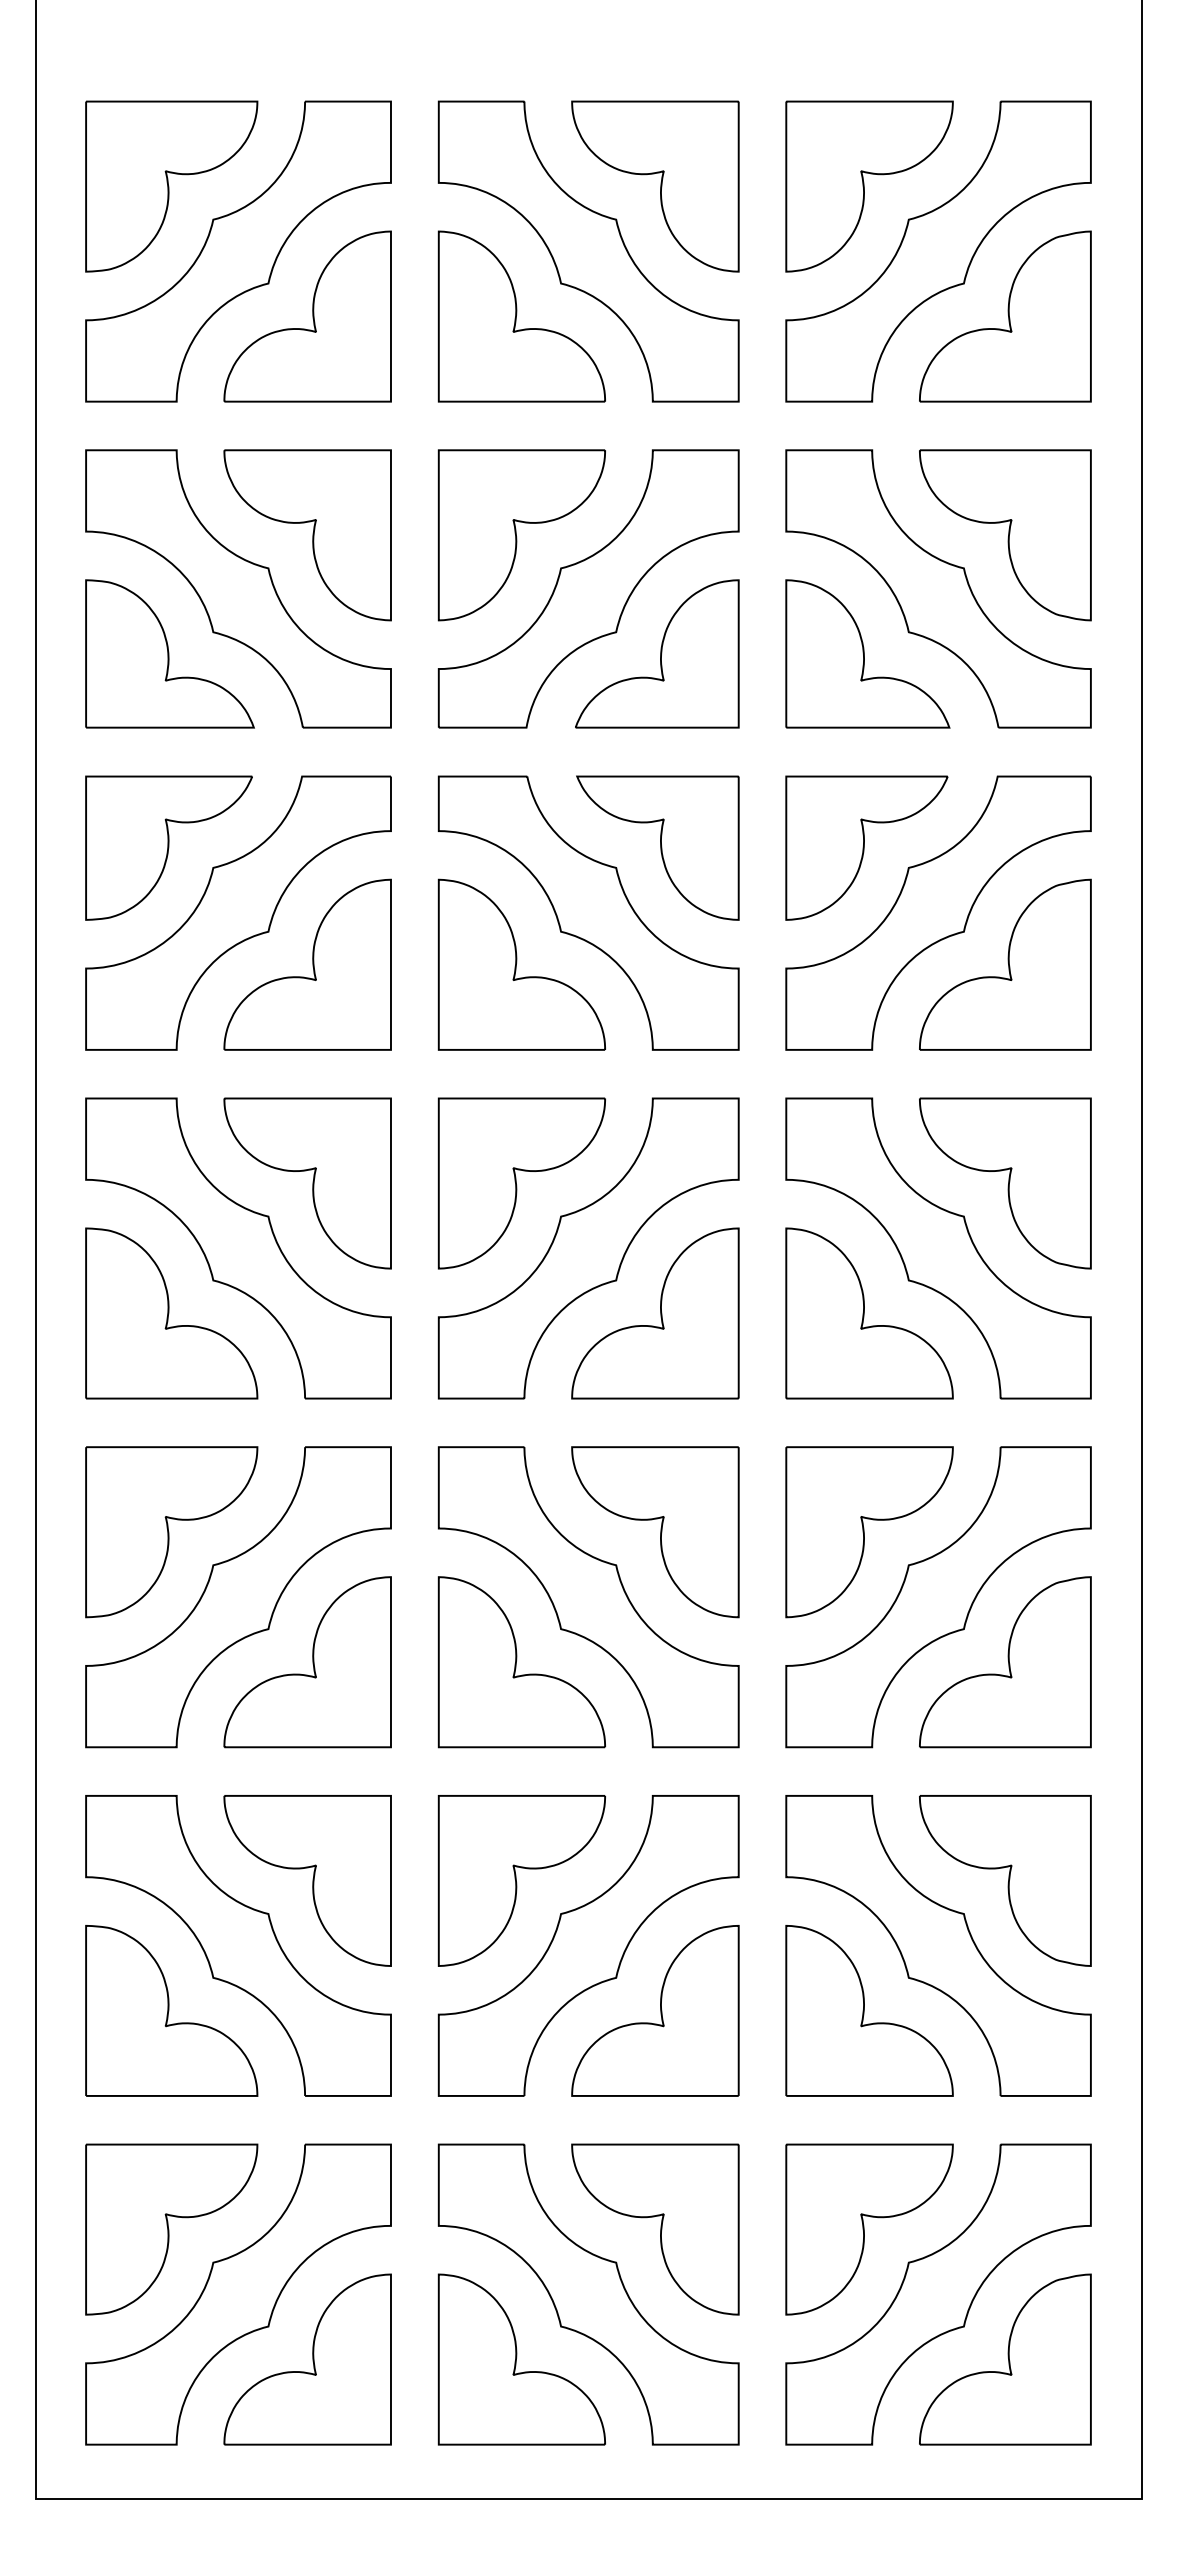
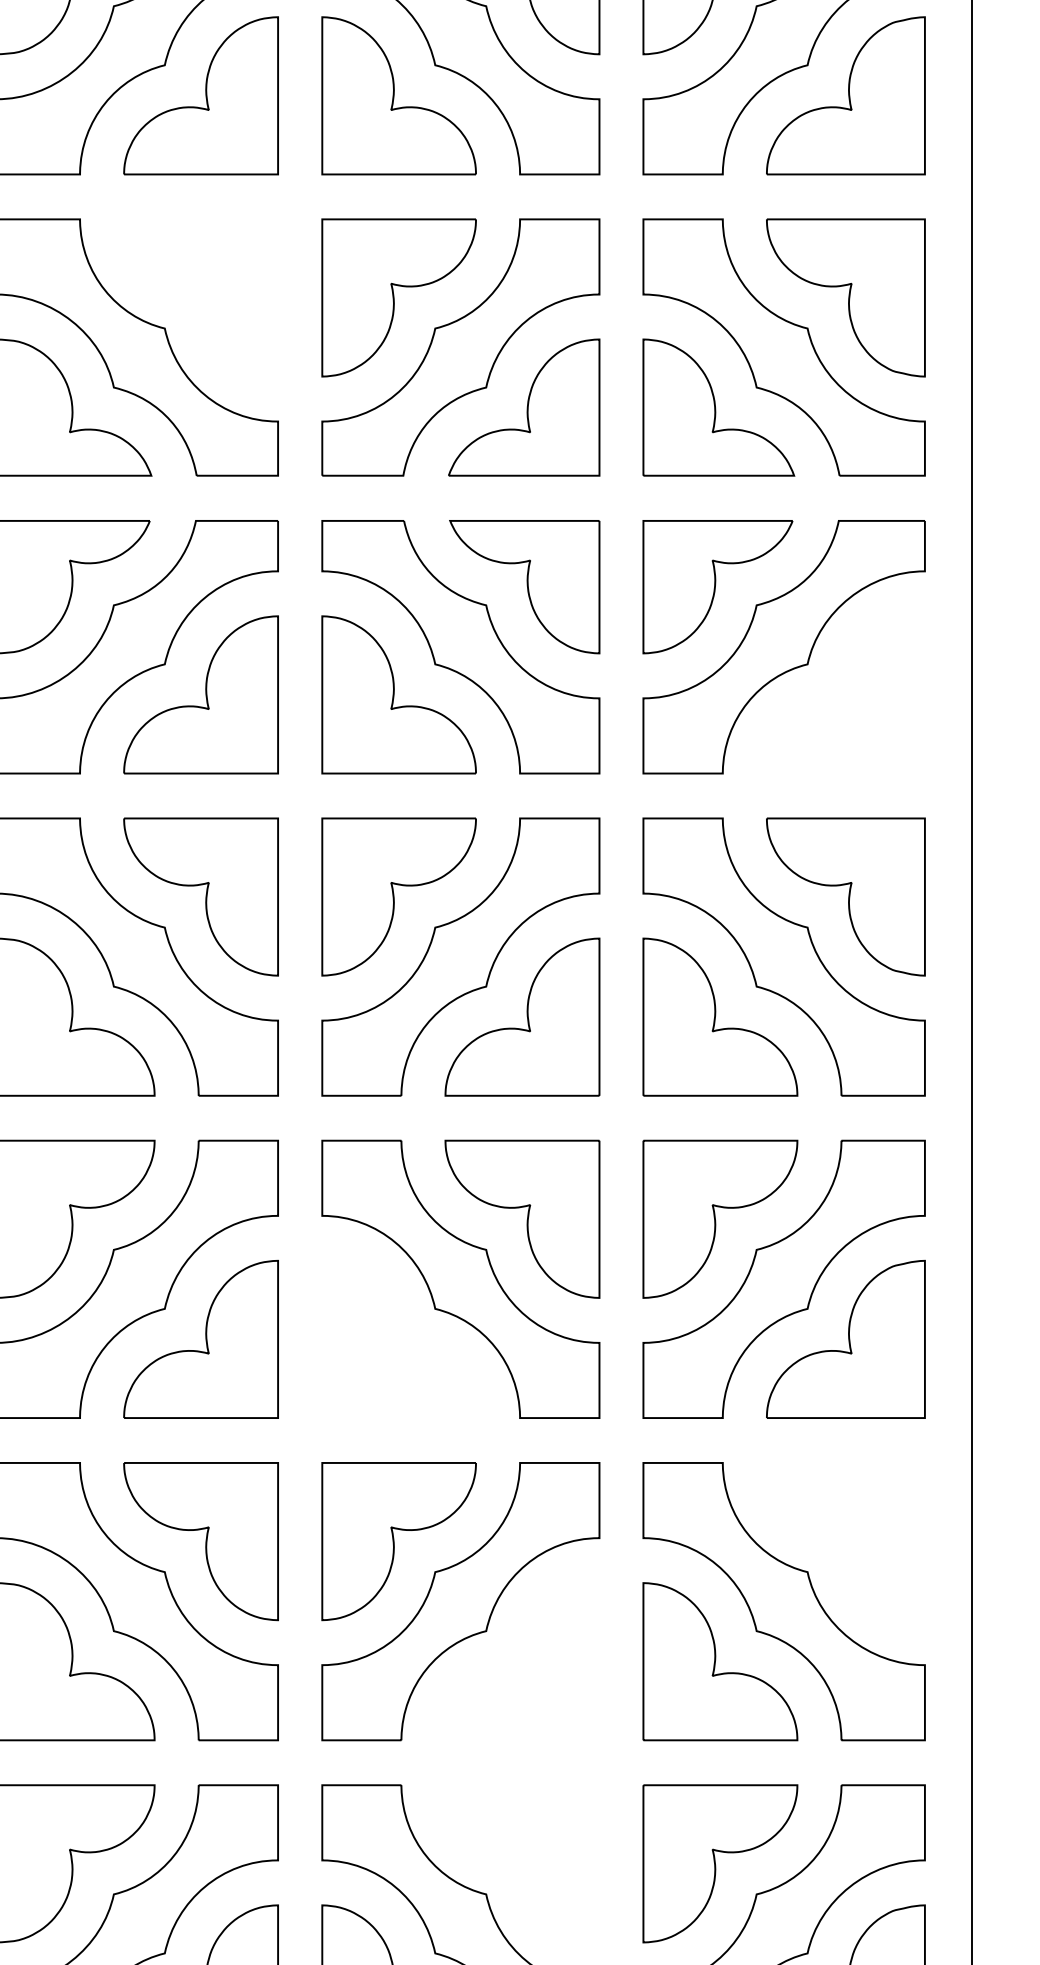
part: (307, 535) -> (200, 298), removed
part: (1005, 964) -> (846, 694), removed
part: (521, 1662) -> (398, 1339), removed
part: (1005, 1880) -> (846, 1541), removed
part: (655, 2010) -> (522, 1661), removed
part: (655, 2229) -> (522, 1863), removed

